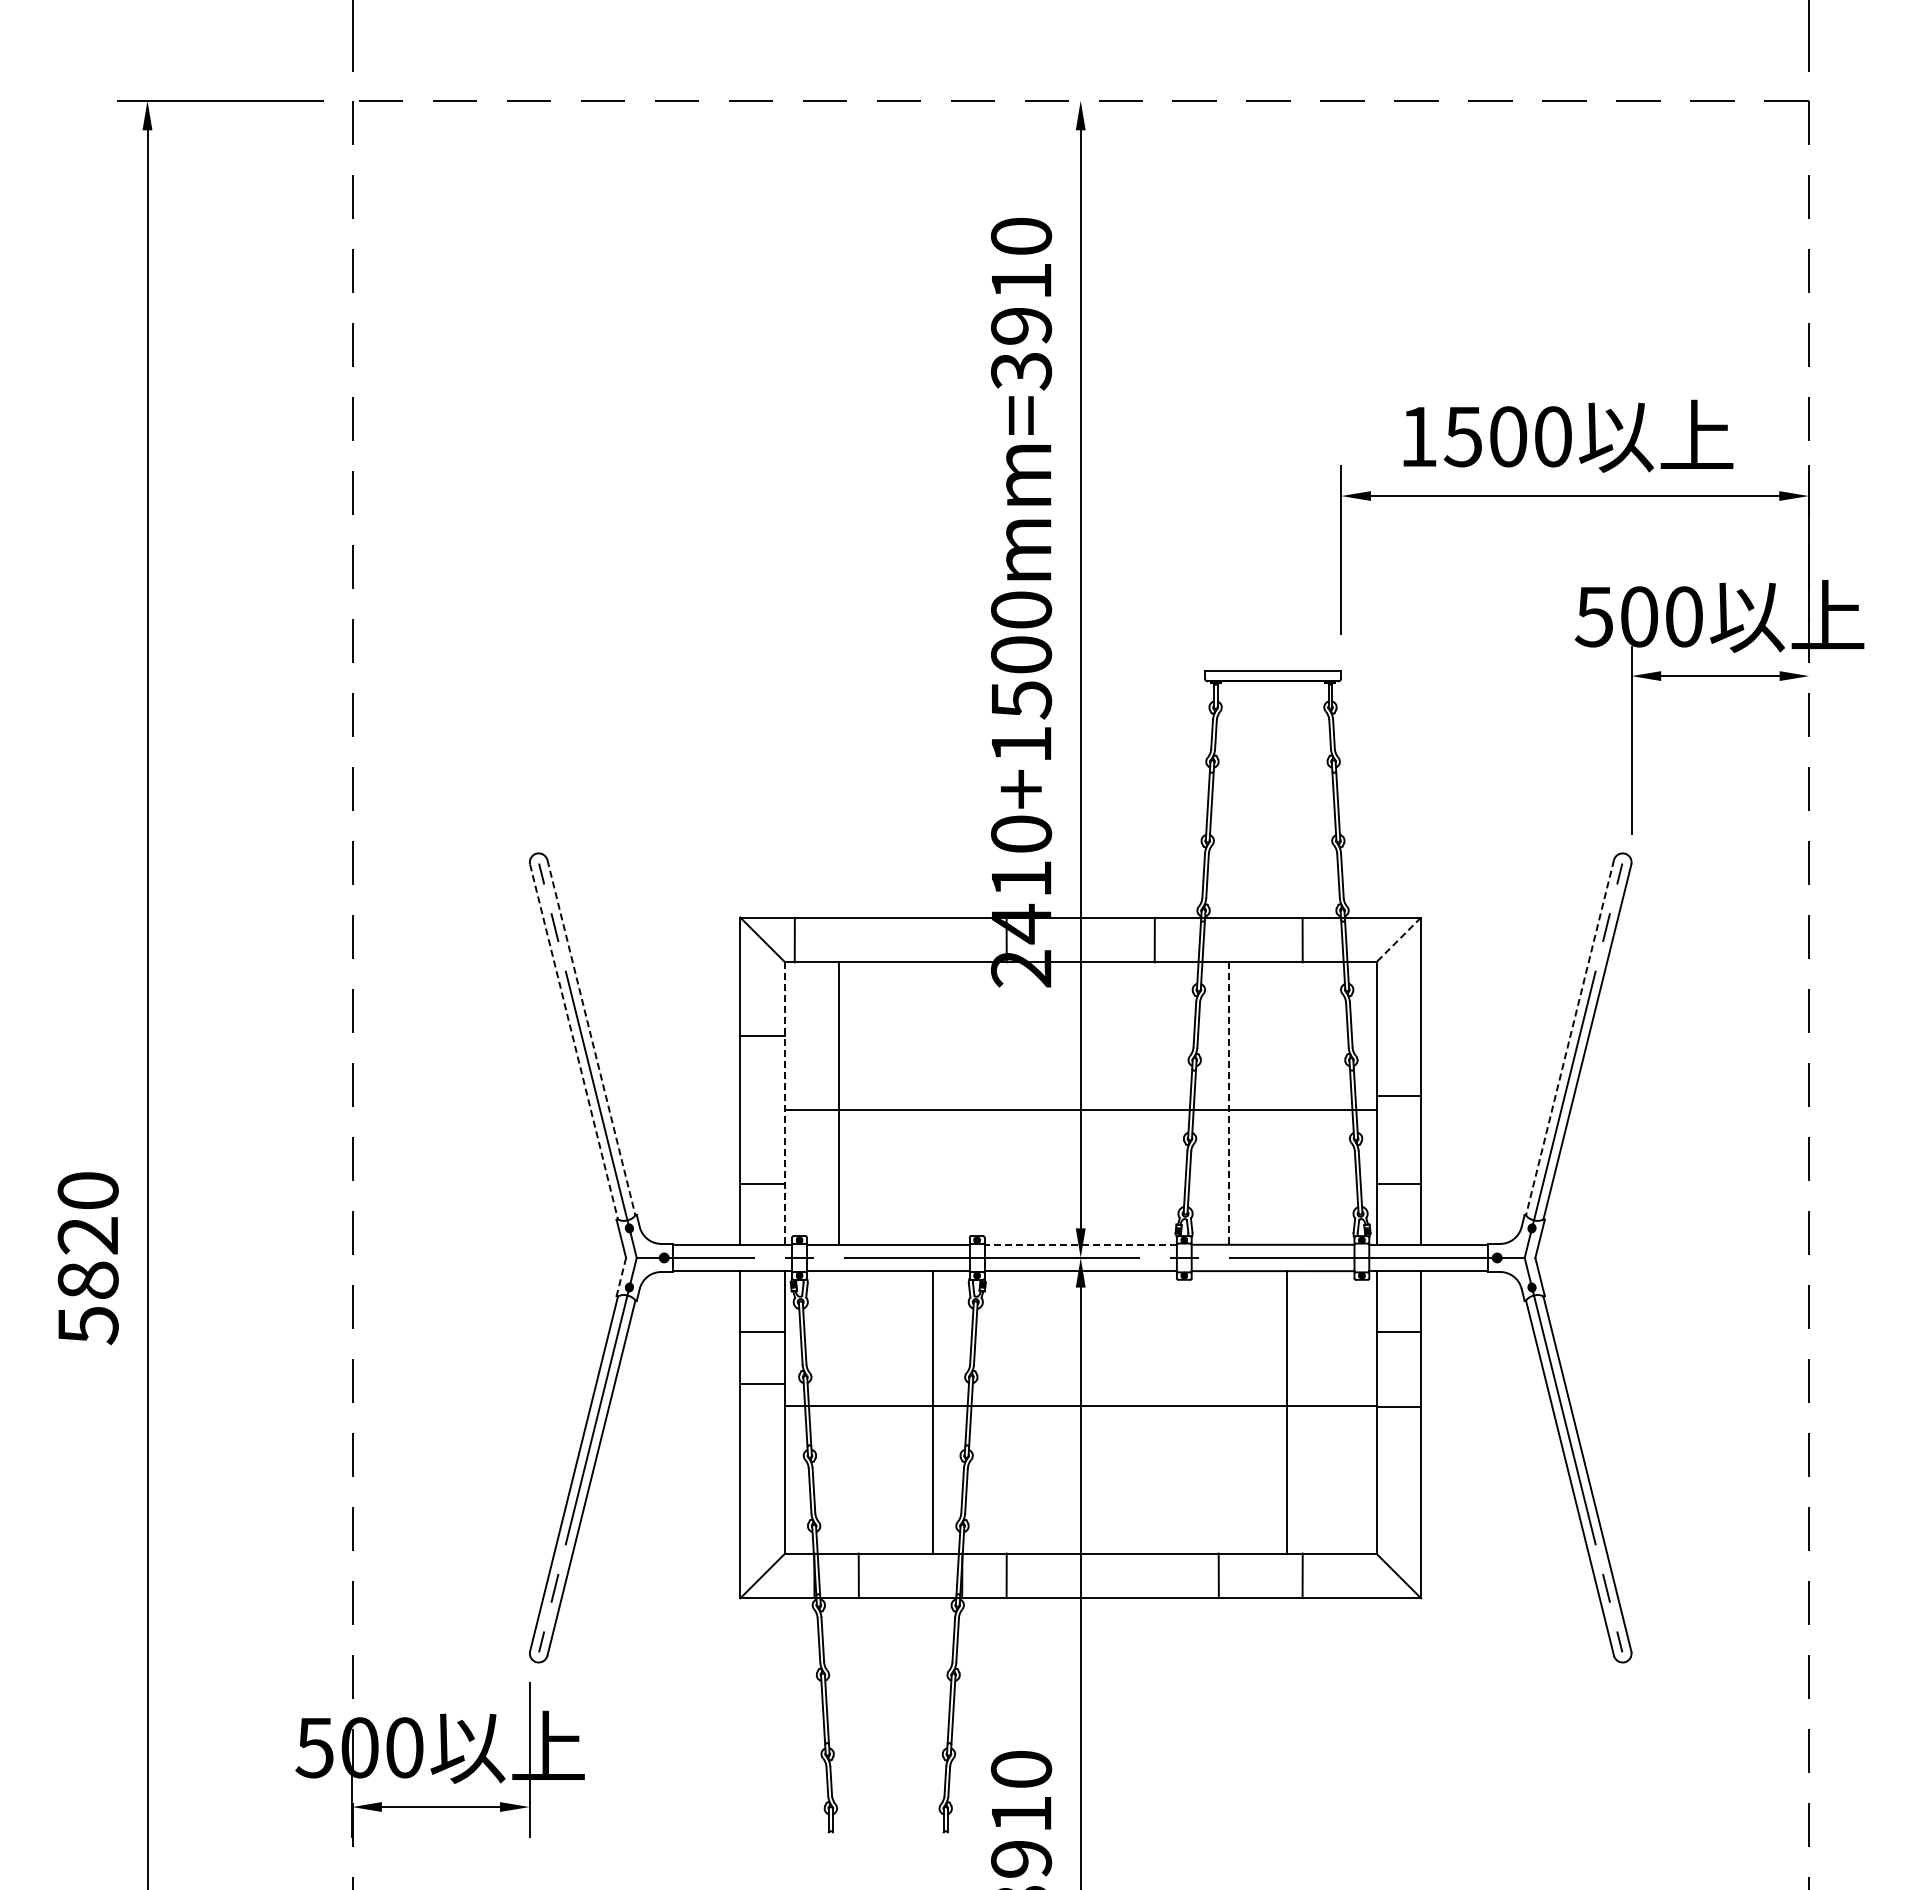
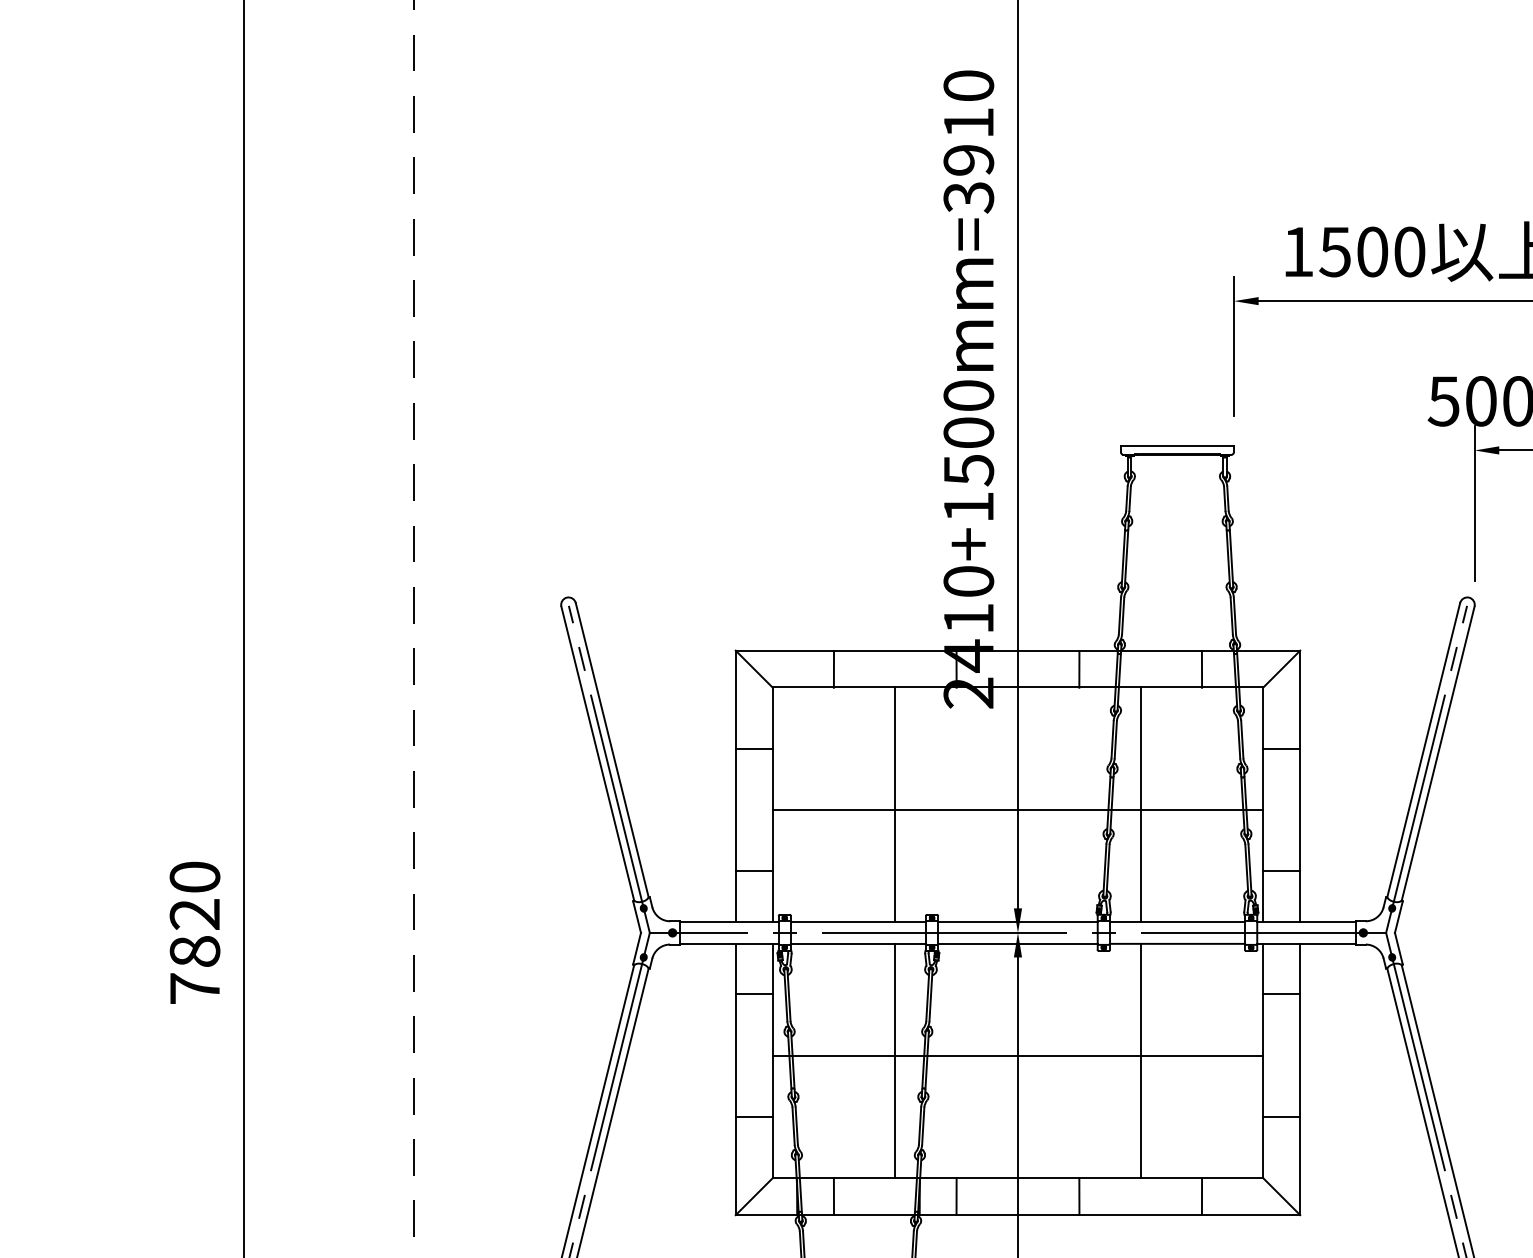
line: (794, 939) -> (833, 668), moved
line: (1398, 940) -> (1281, 669), dashed -> solid
line: (591, 1037) -> (612, 750), dashed -> solid
line: (1570, 1037) -> (1424, 750), dashed -> solid
line: (574, 1041) -> (598, 753), dashed -> solid
line: (1398, 1096) -> (1281, 749), moved
line: (838, 1102) -> (895, 804), moved
line: (784, 1103) -> (772, 804), dashed -> solid
line: (1228, 1103) -> (1140, 804), dashed -> solid
line: (1080, 1244) -> (1017, 921), dashed -> solid
line: (621, 1277) -> (637, 949), dashed -> solid
text: (88, 1325) -> (195, 988), 5820 -> 7820
line: (762, 1383) -> (754, 1116), moved
line: (1398, 1406) -> (1281, 1116), moved
line: (1286, 1412) -> (1140, 1061), moved
line: (1218, 1575) -> (1079, 1196), moved

